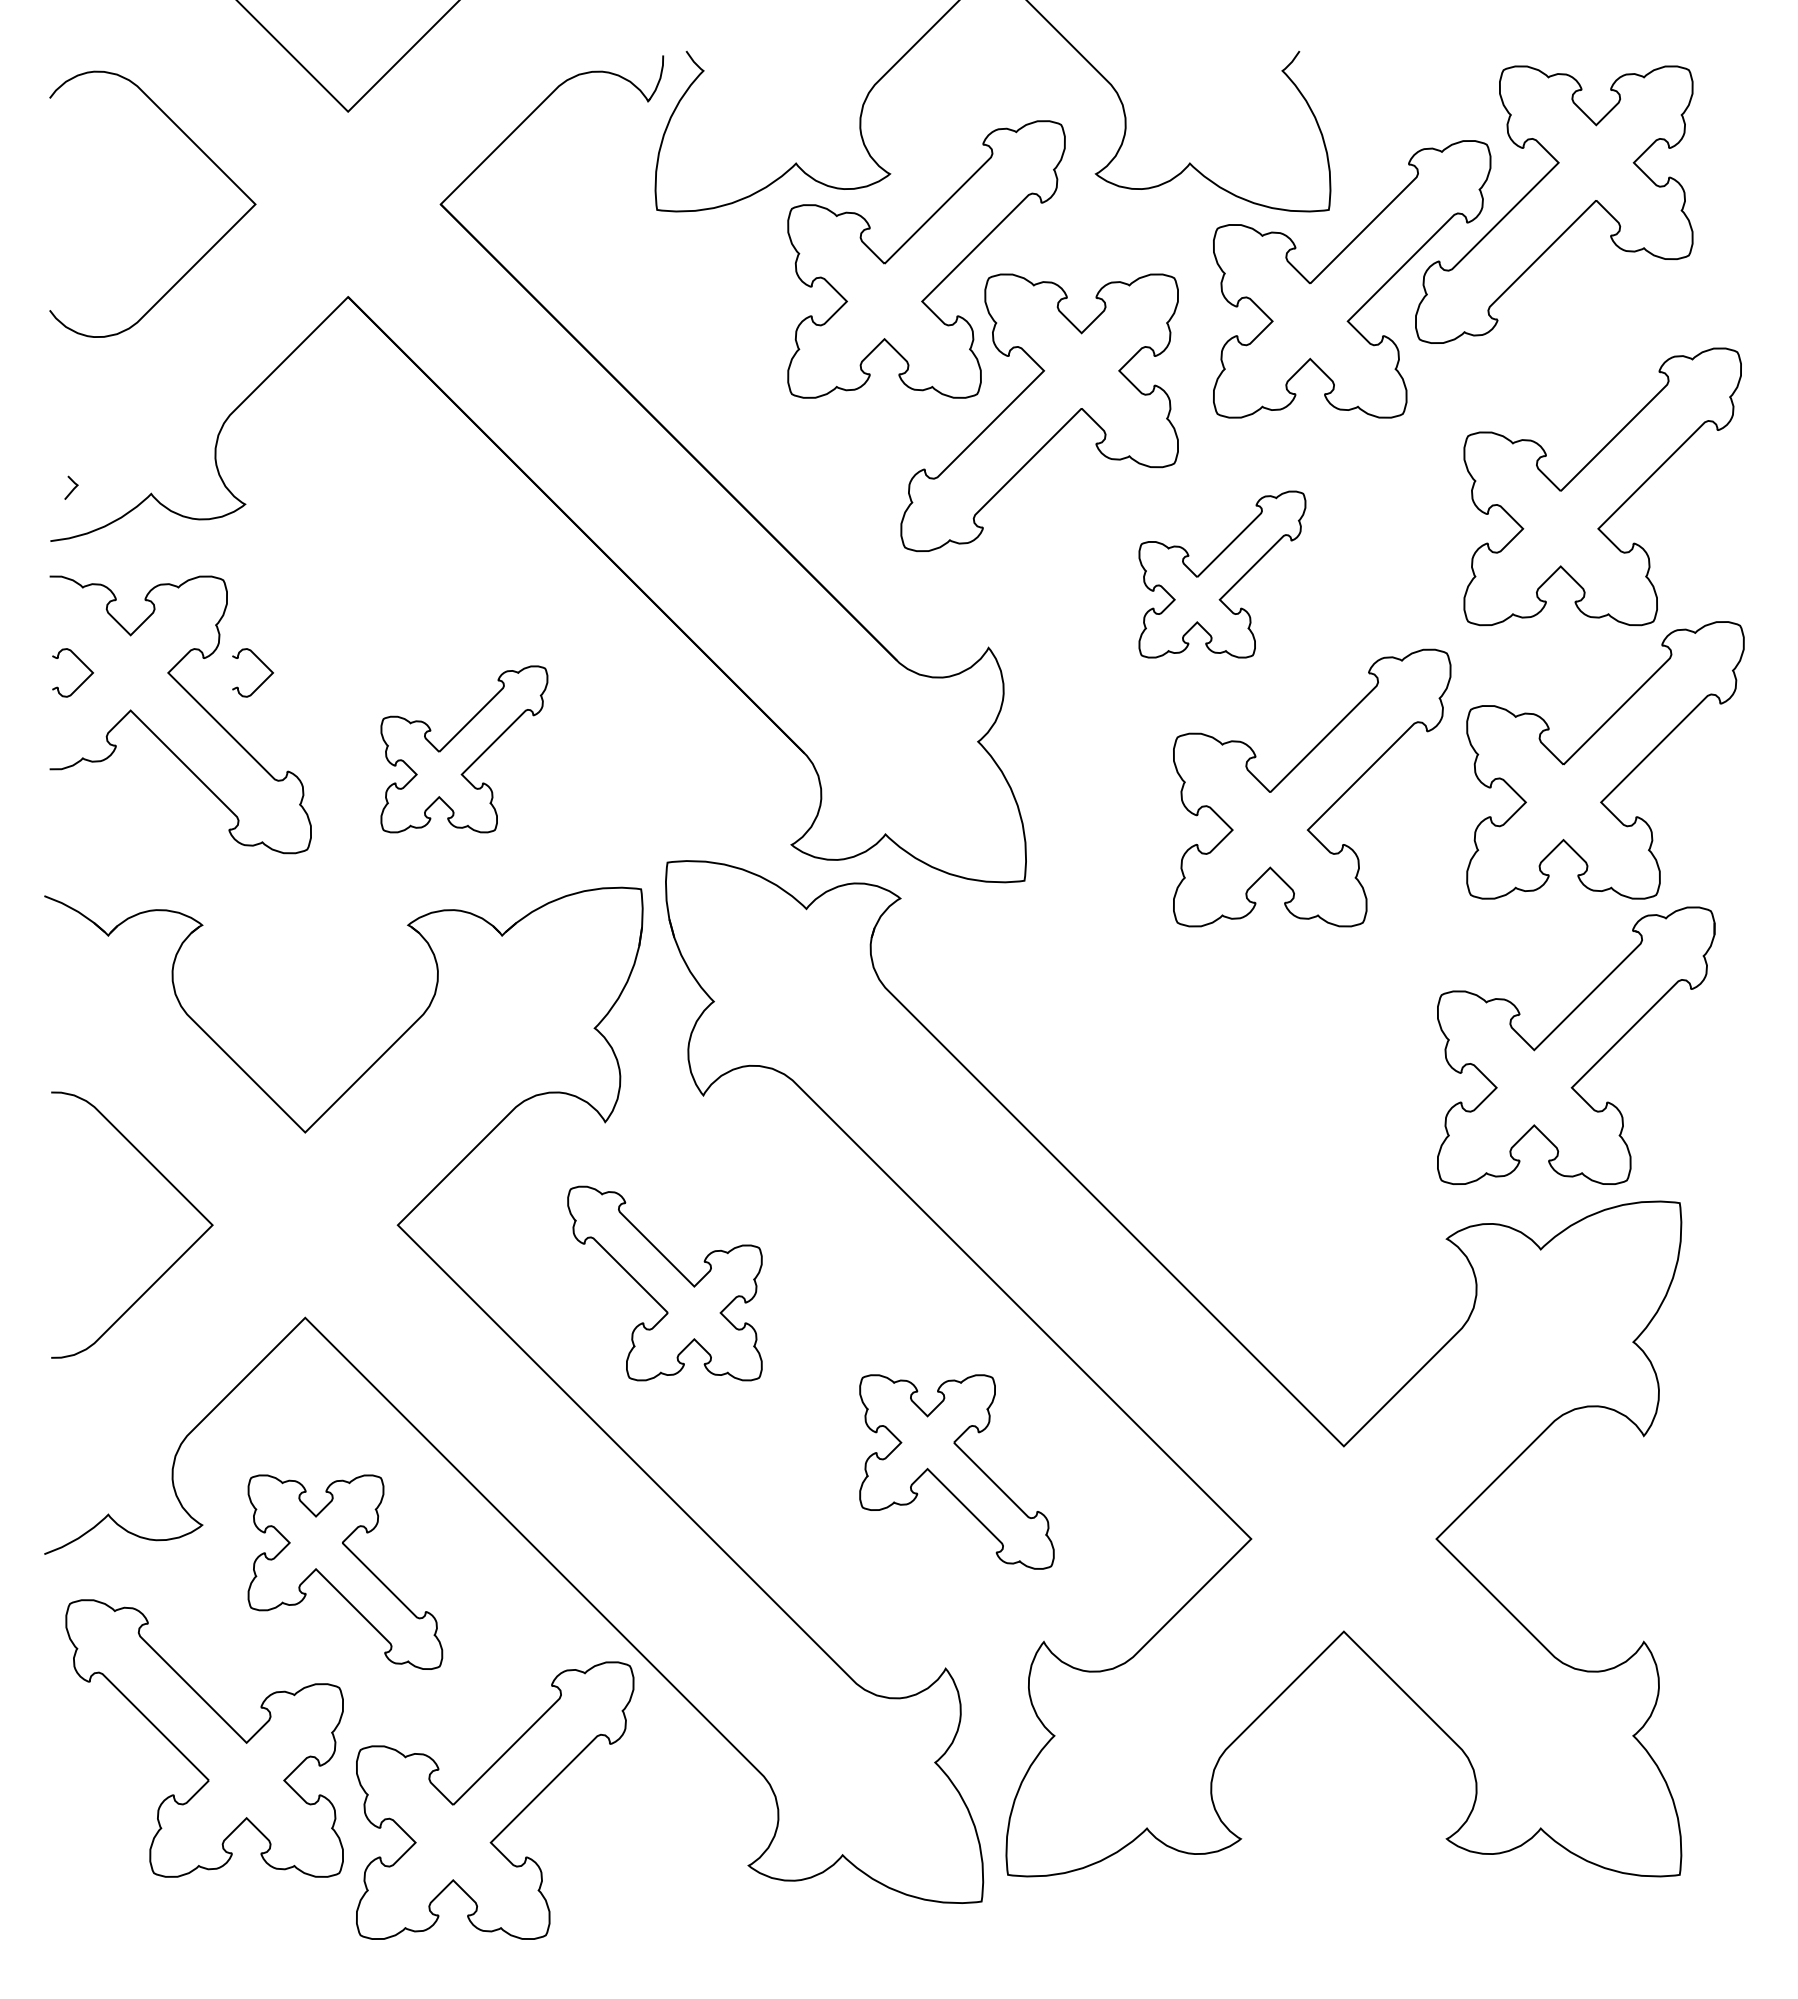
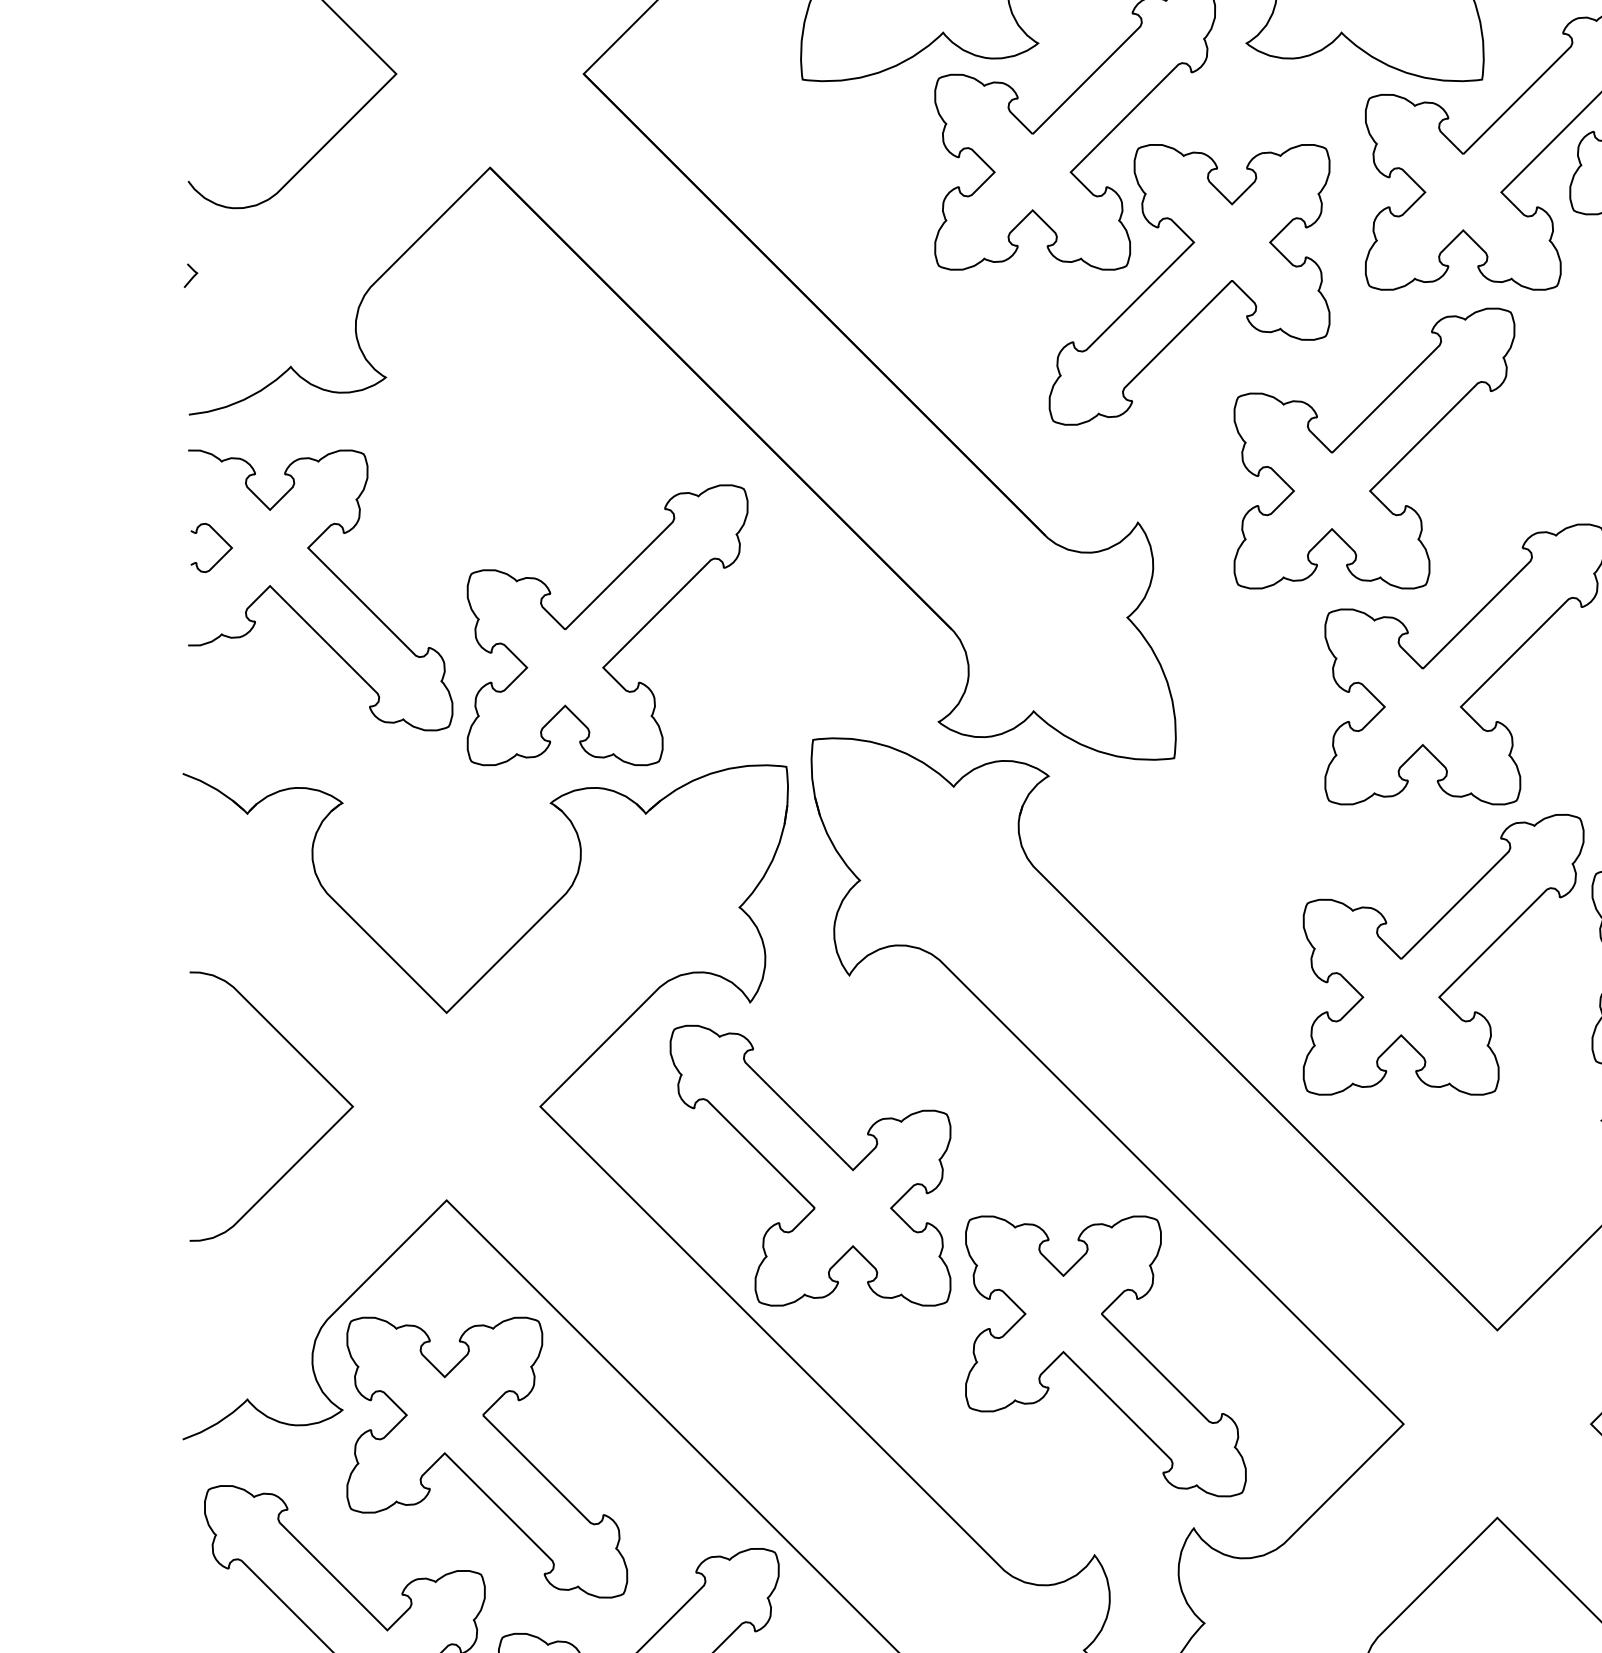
line: (73, 487) -> (193, 275), moved
part: (1222, 574) -> (1374, 448), size x1.67
curve: (261, 662) -> (402, 537), removed
part: (464, 749) -> (607, 625), size x1.67
part: (1290, 1074) -> (1443, 954), added
part: (664, 1283) -> (810, 1165), size x1.43
part: (956, 1471) -> (1105, 1355), size x1.43
part: (345, 1572) -> (487, 1458), size x1.43

